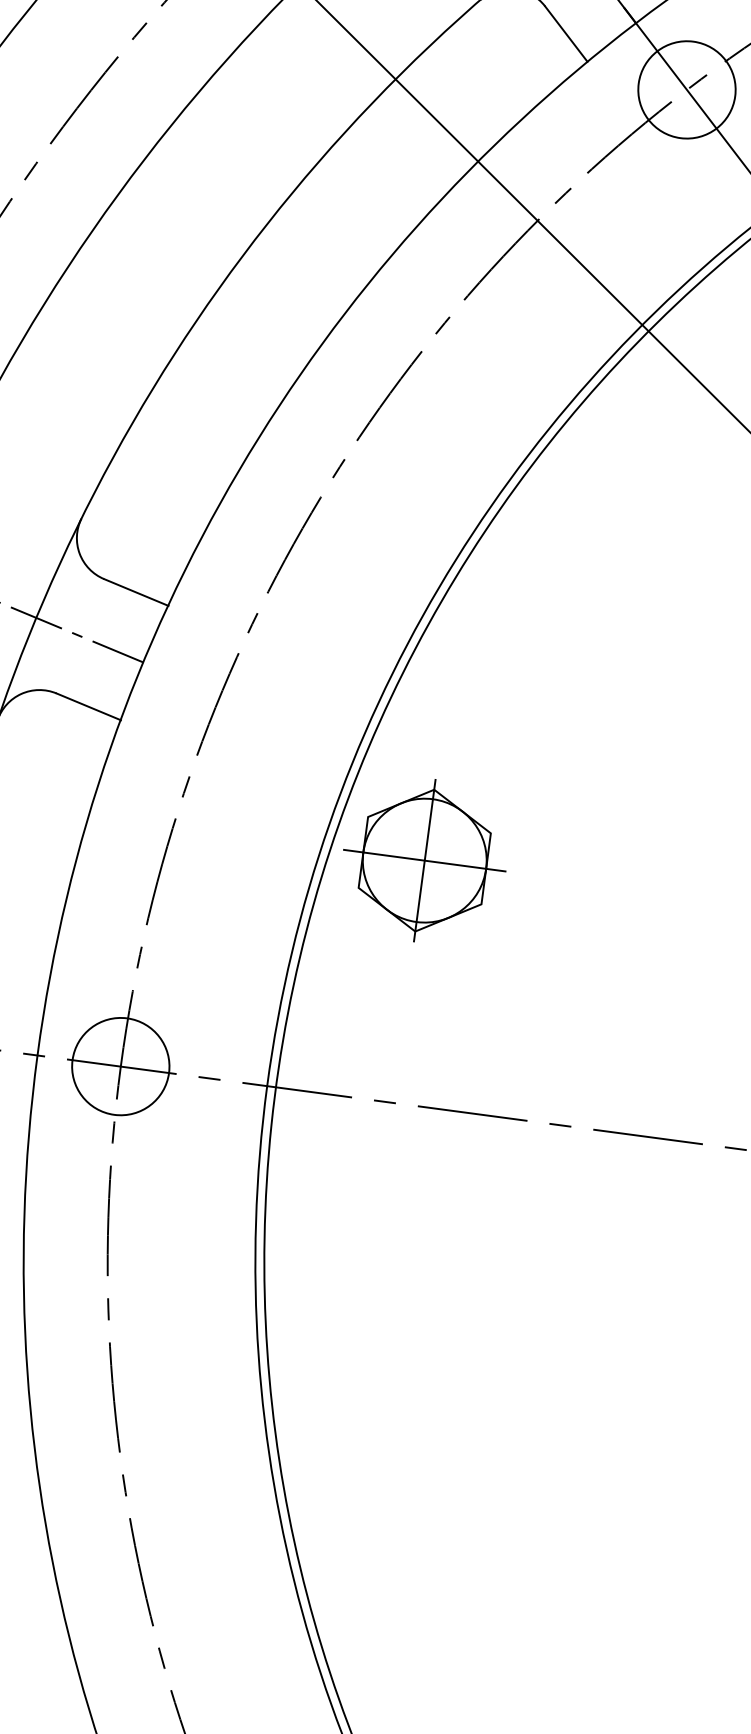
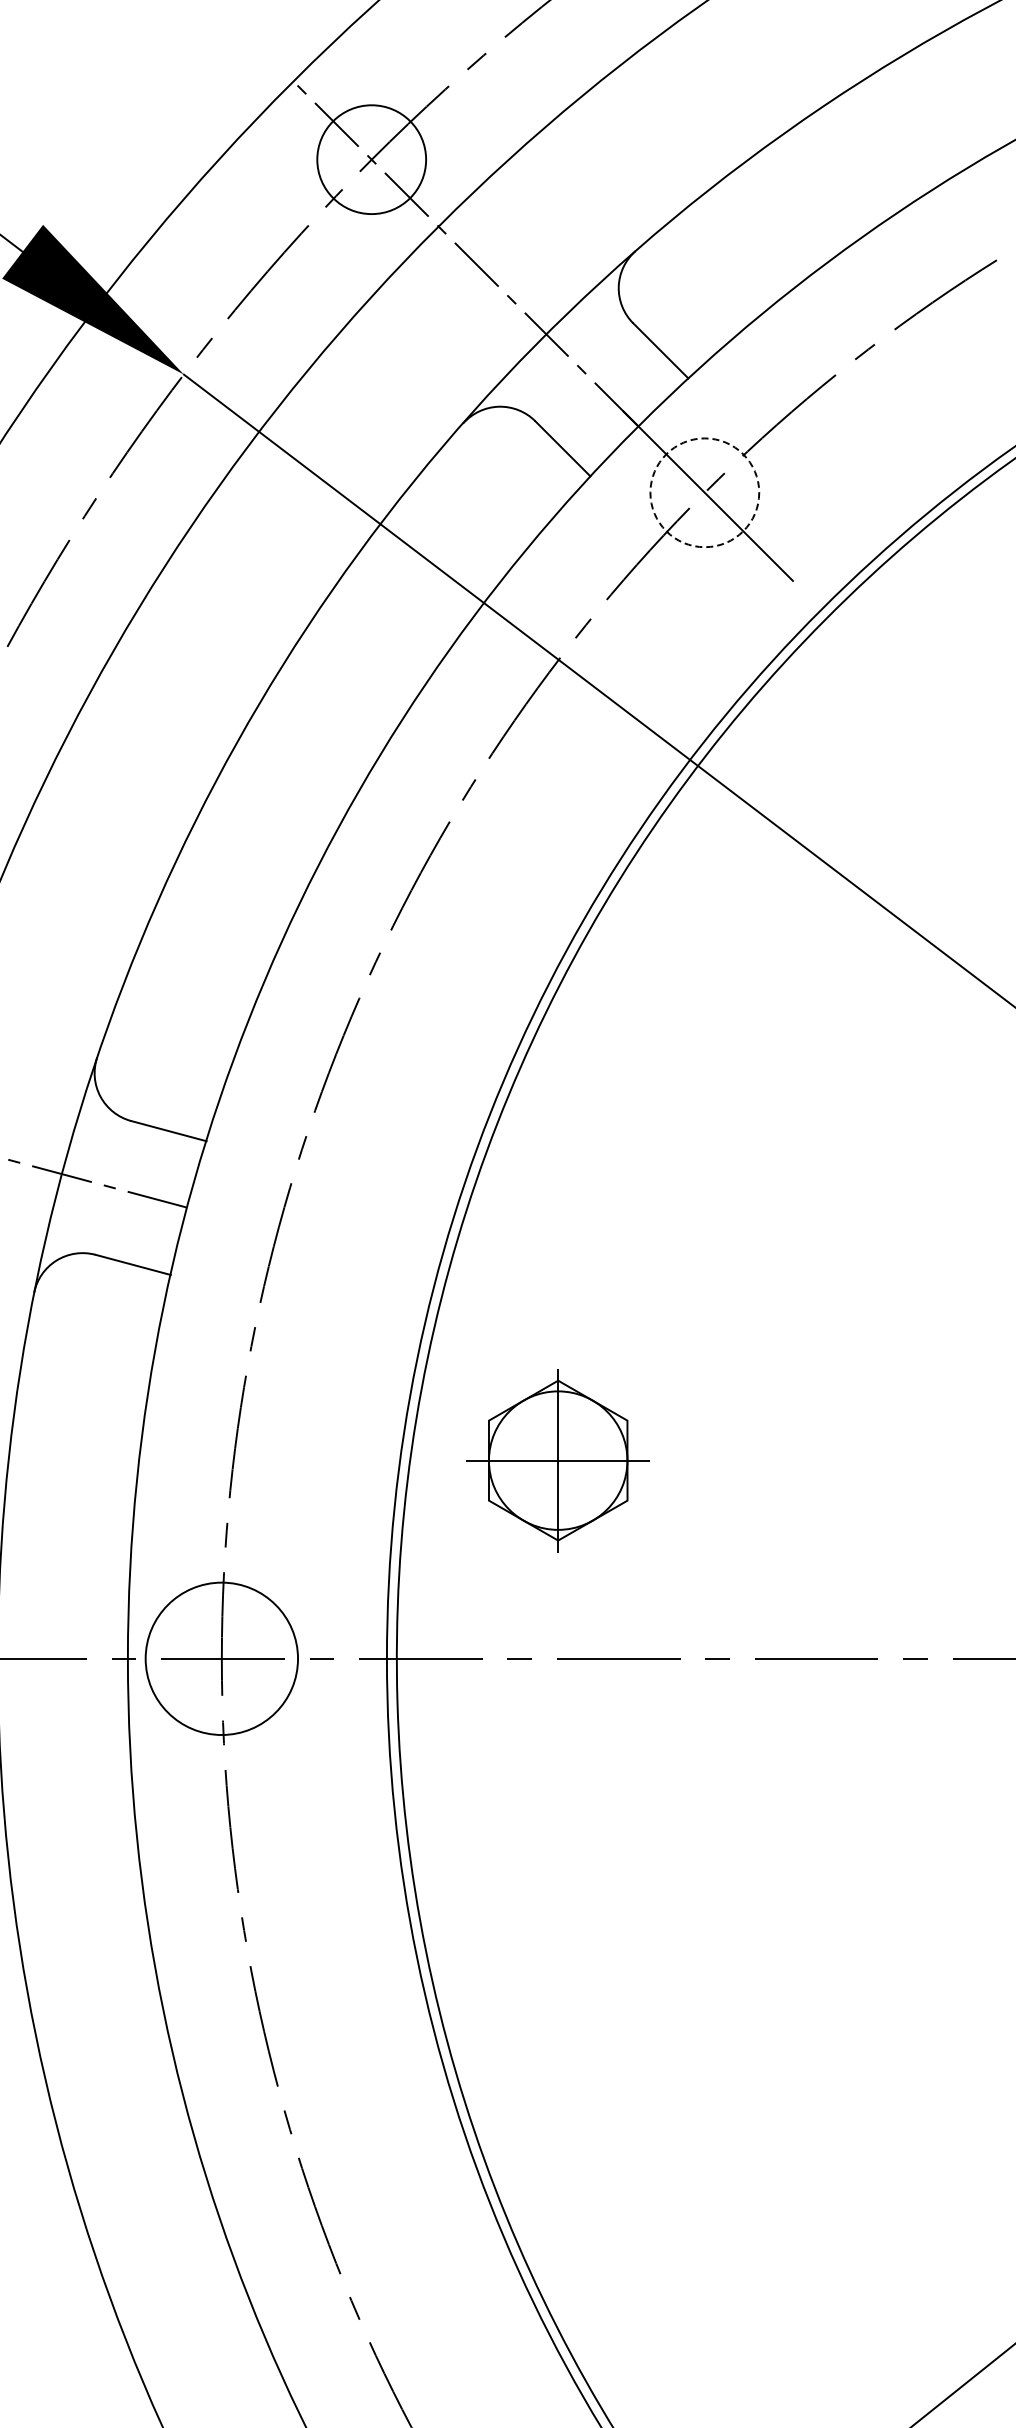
circle: (686, 89) -> (704, 492), solid -> dashed
part: (424, 860) -> (557, 1460), moved
circle: (120, 1066) -> (221, 1658), size x1.4

